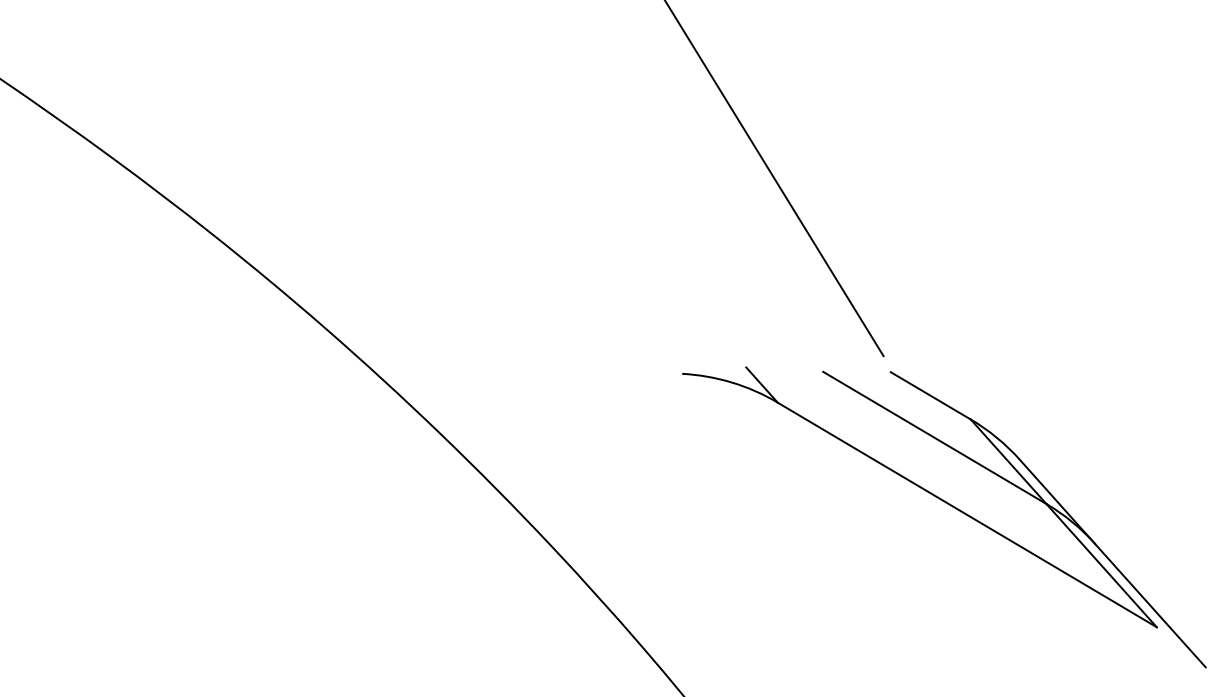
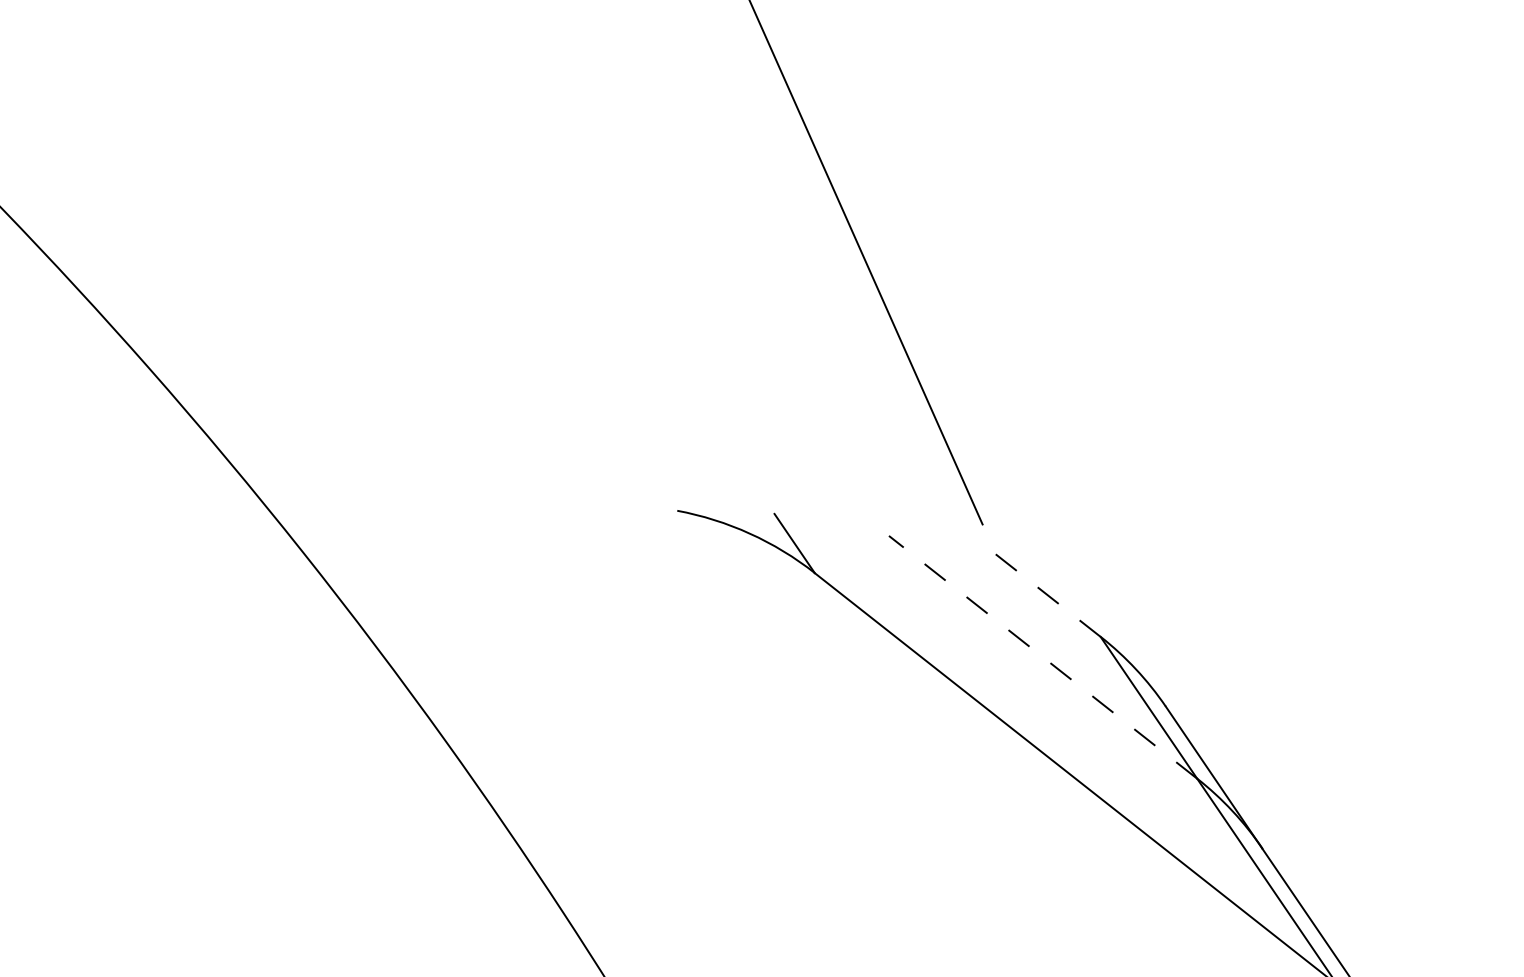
line: (930, 395) -> (1045, 592), solid -> dashed
line: (934, 437) -> (1042, 656), solid -> dashed

